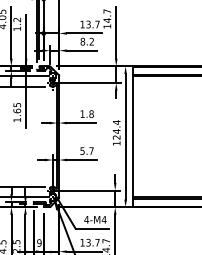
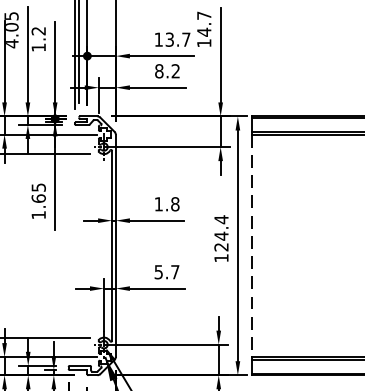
line: (133, 137) -> (252, 247), solid -> dashed

